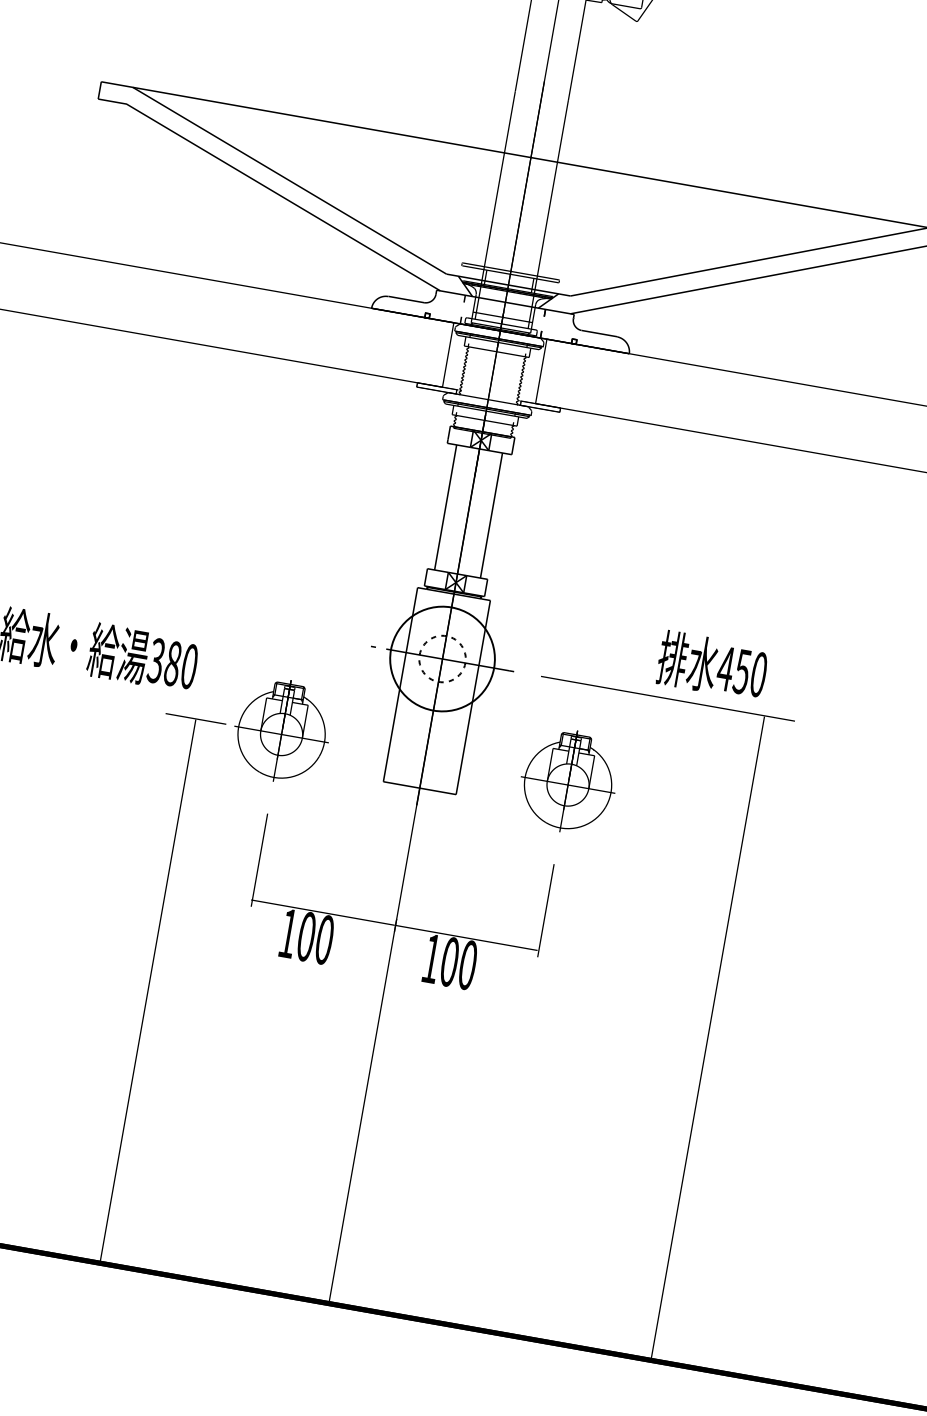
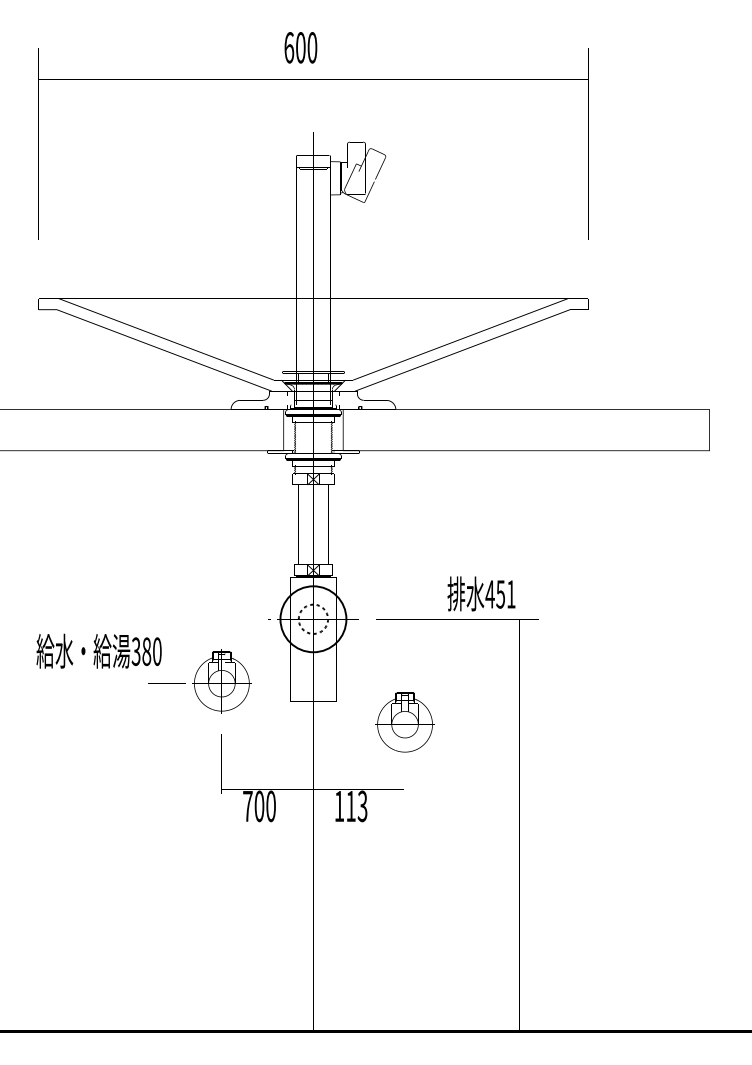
text: (759, 674) -> (511, 594), 450 -> 451
part: (567, 781) -> (404, 722), moved
text: (287, 933) -> (247, 806), 100 -> 700
text: (458, 963) -> (356, 806), 100 -> 113

